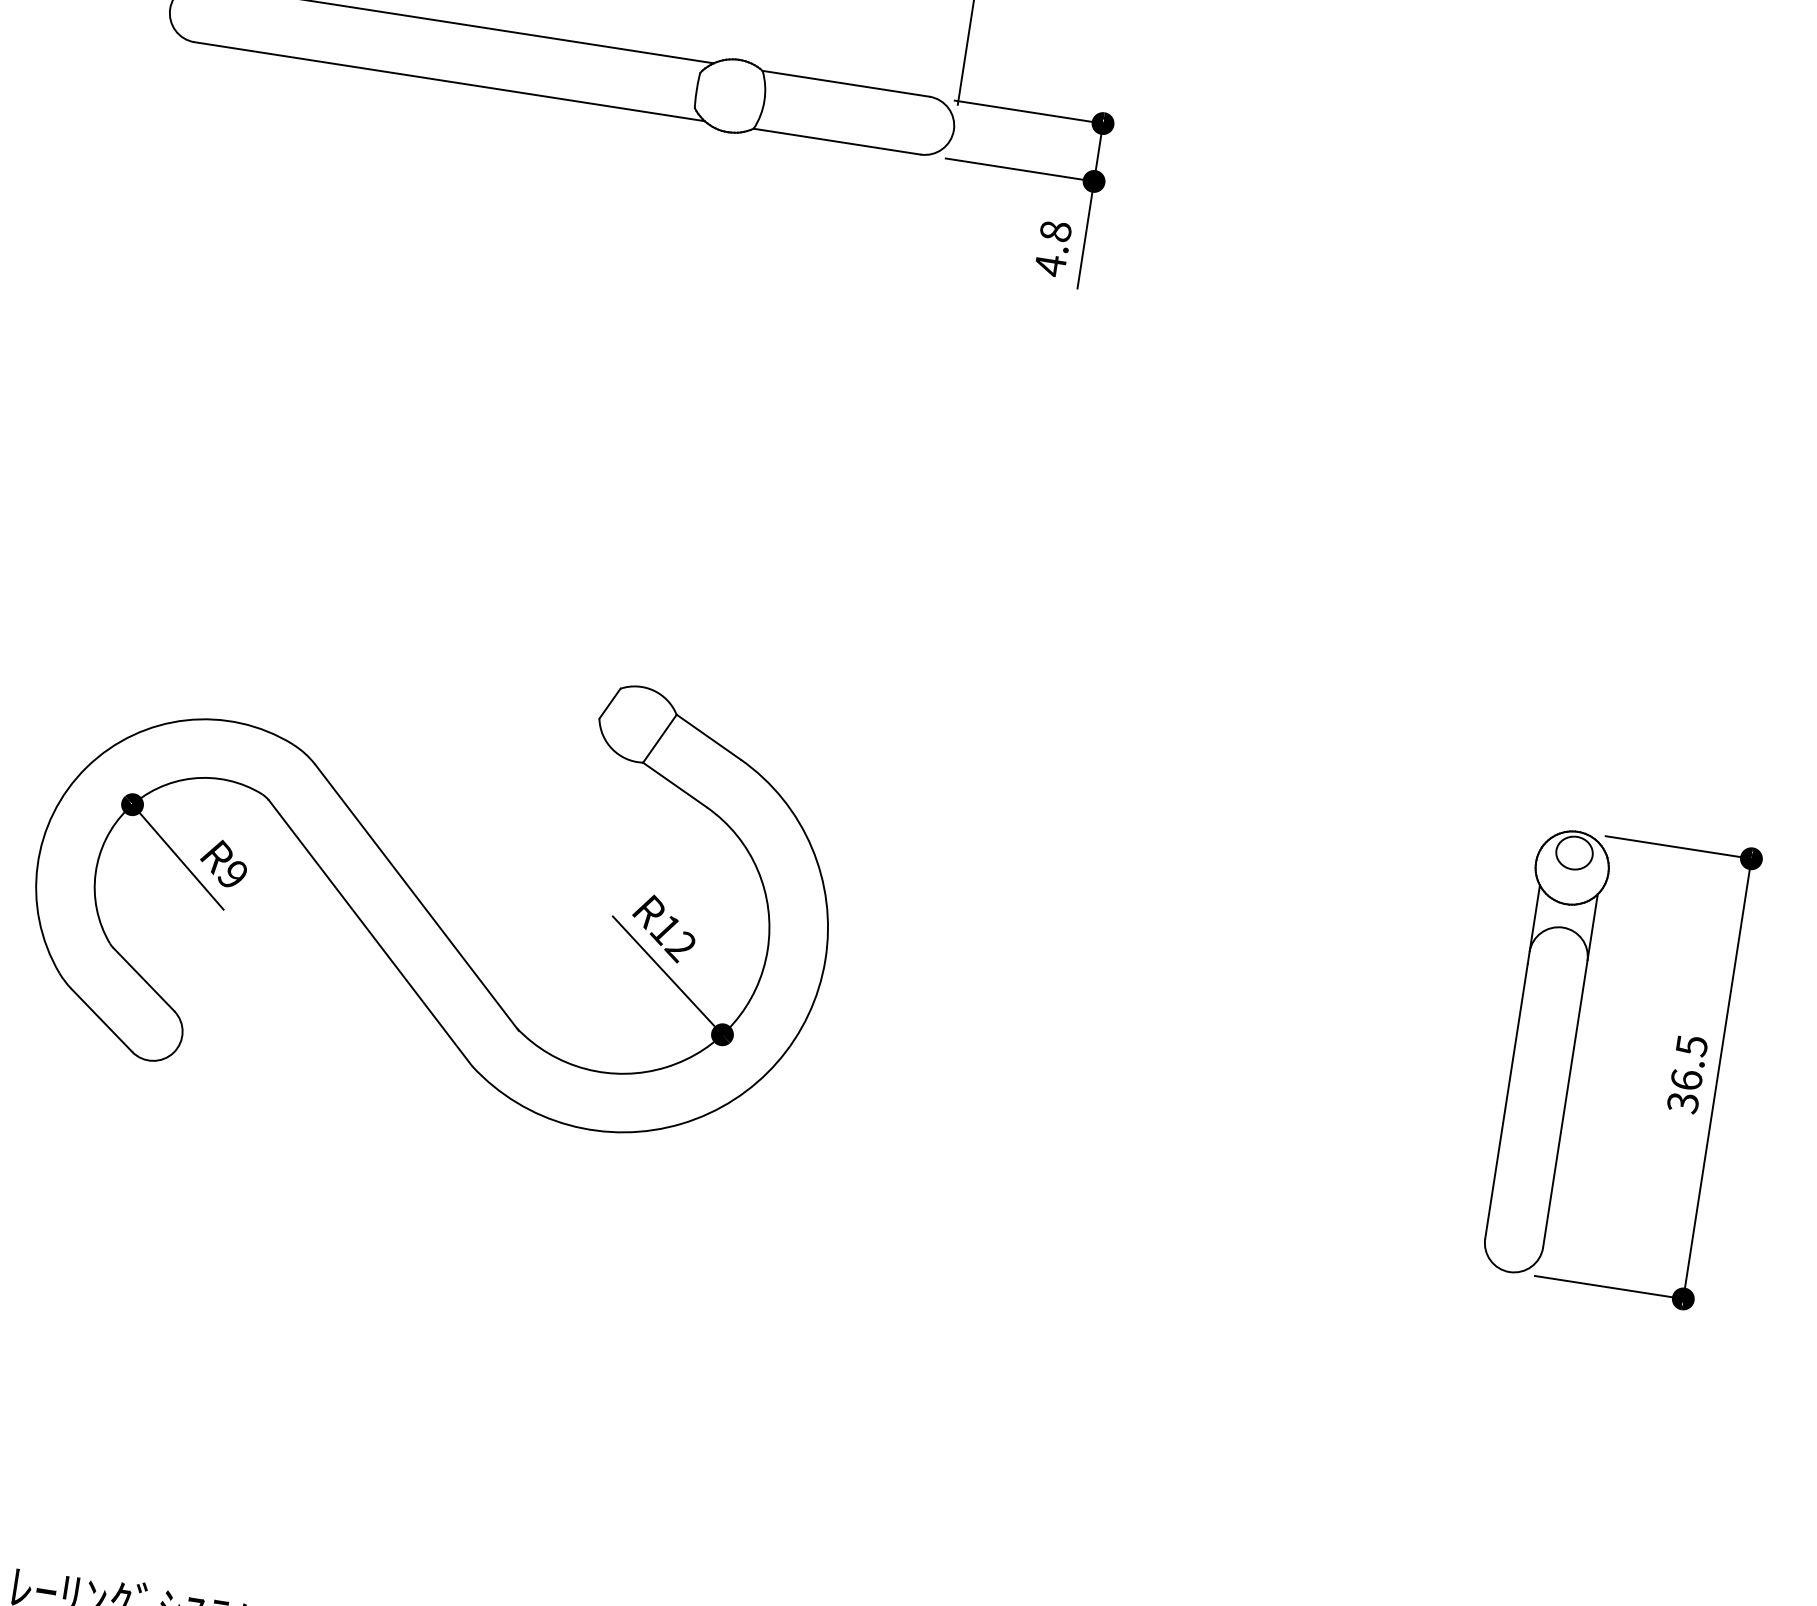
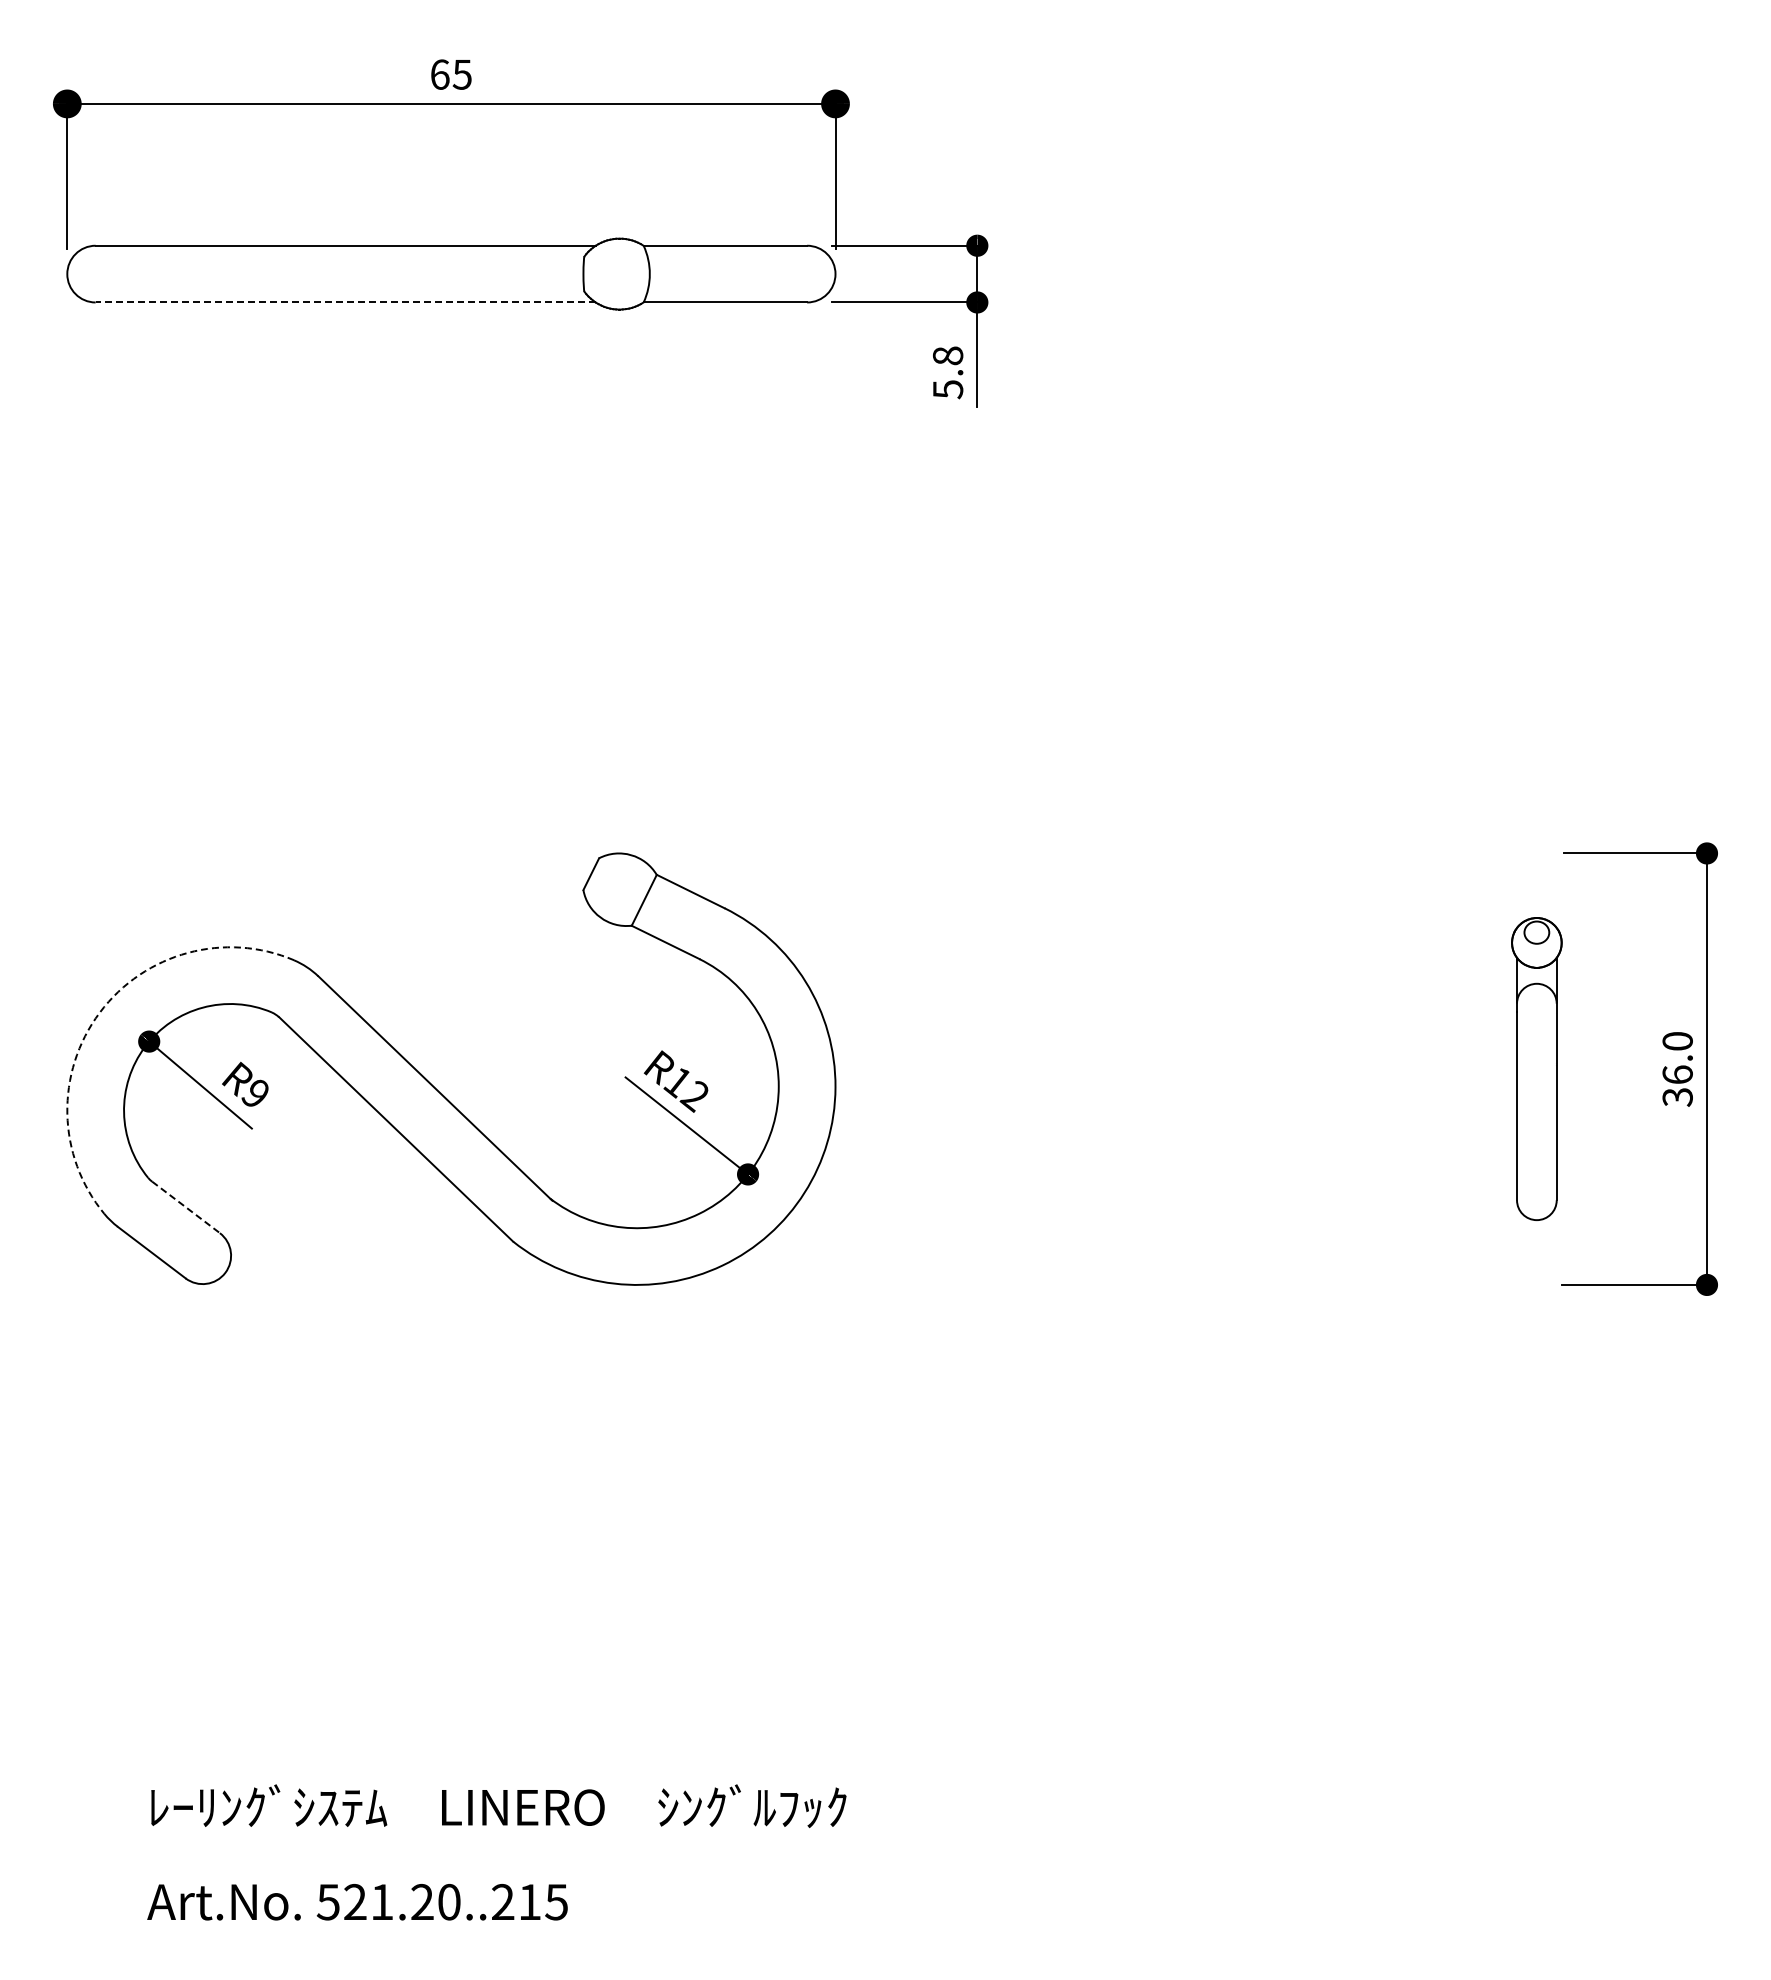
line: (449, 81) -> (345, 302), solid -> dashed
text: (1050, 265) -> (948, 389), 4.8 -> 5.8
arc: (86, 767) -> (99, 1012), solid -> dashed
line: (144, 979) -> (186, 1207), solid -> dashed
text: (1691, 1045) -> (1677, 1041), 36.5 -> 36.0
part: (1543, 1051) -> (1536, 1068), size x0.7

